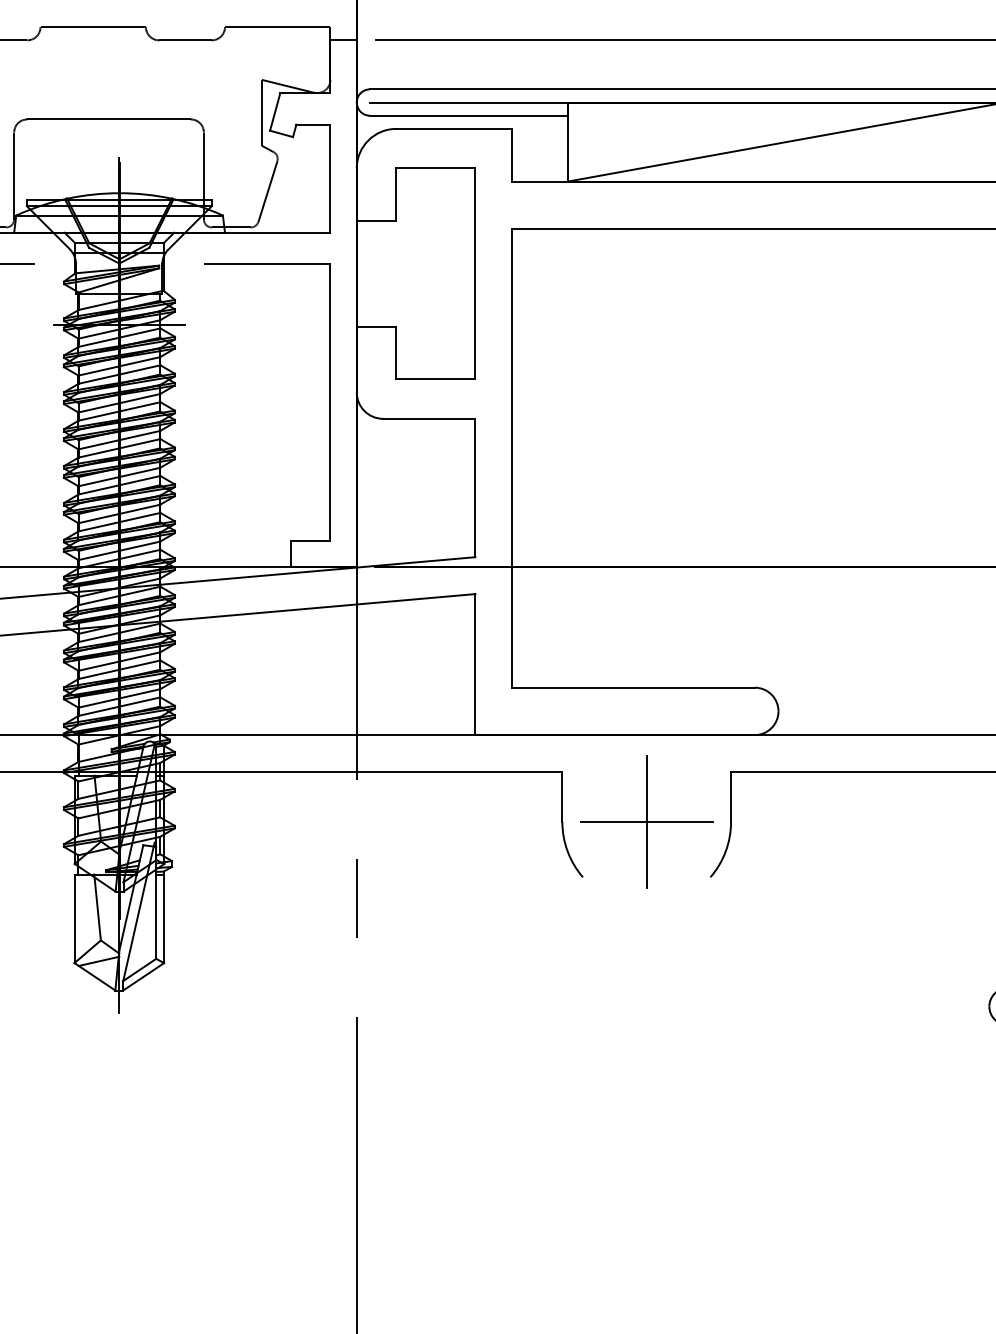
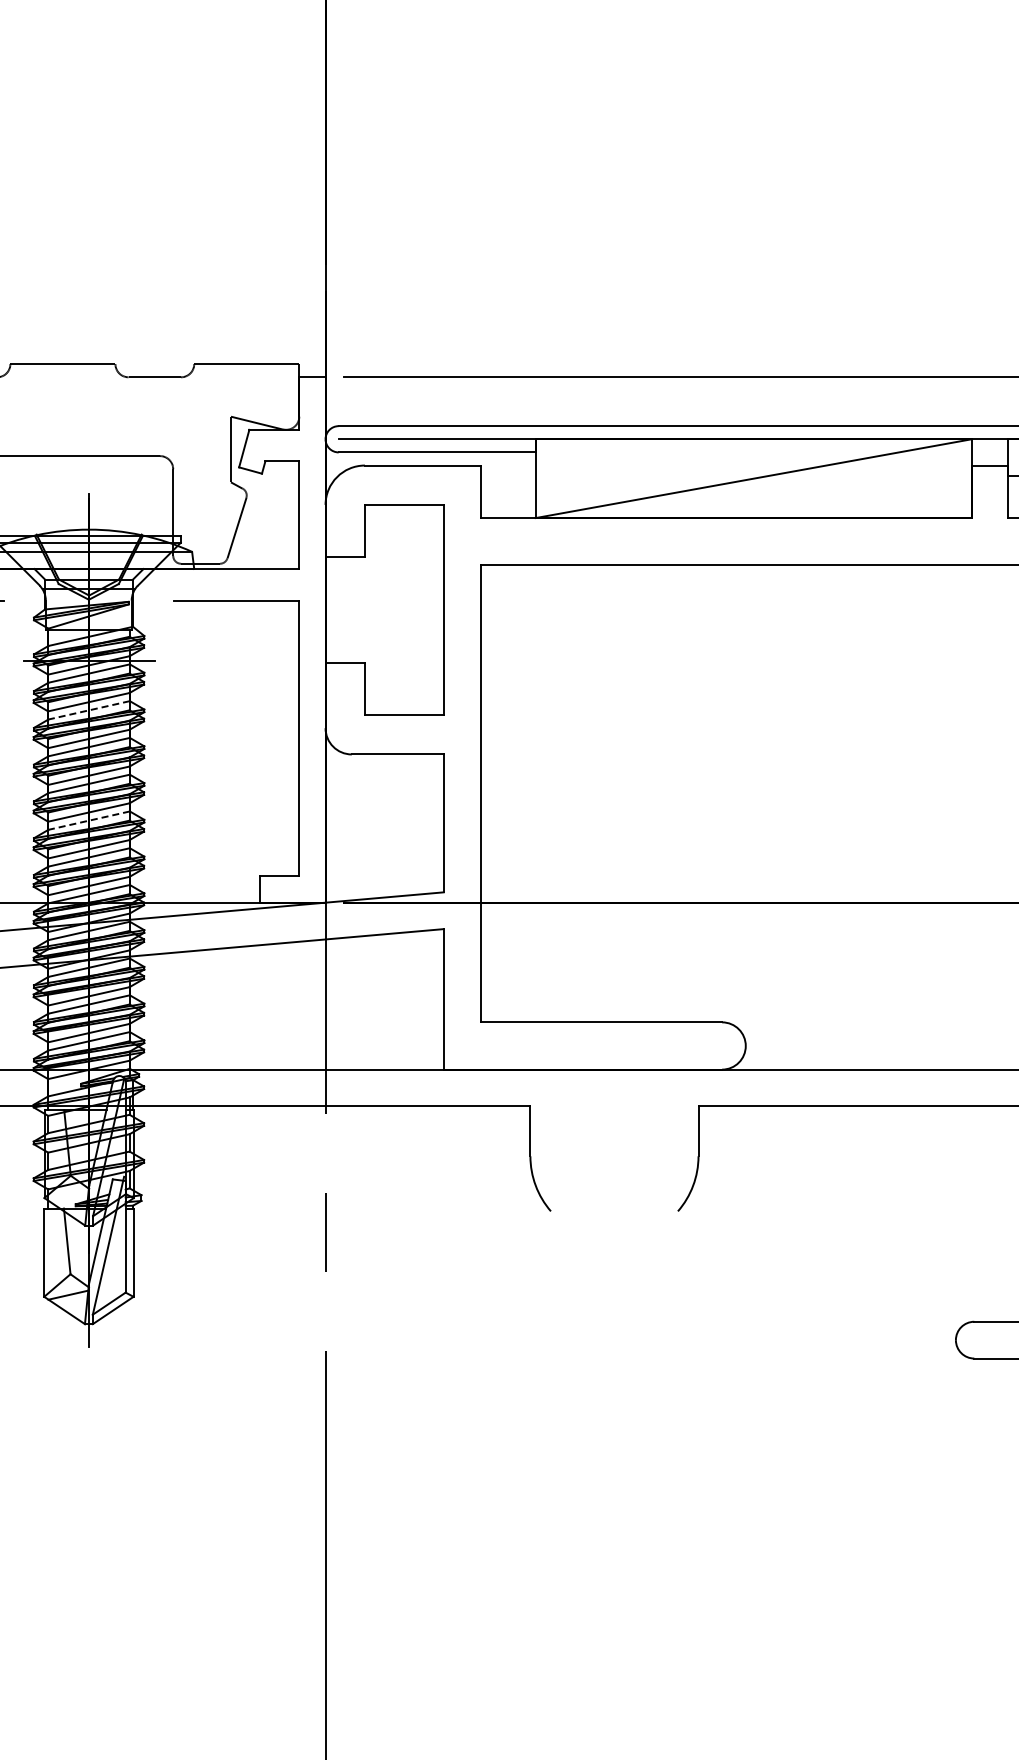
line: (119, 374) -> (89, 710), solid -> dashed
line: (119, 485) -> (89, 820), solid -> dashed
part: (646, 822) -> (614, 1156), removed

